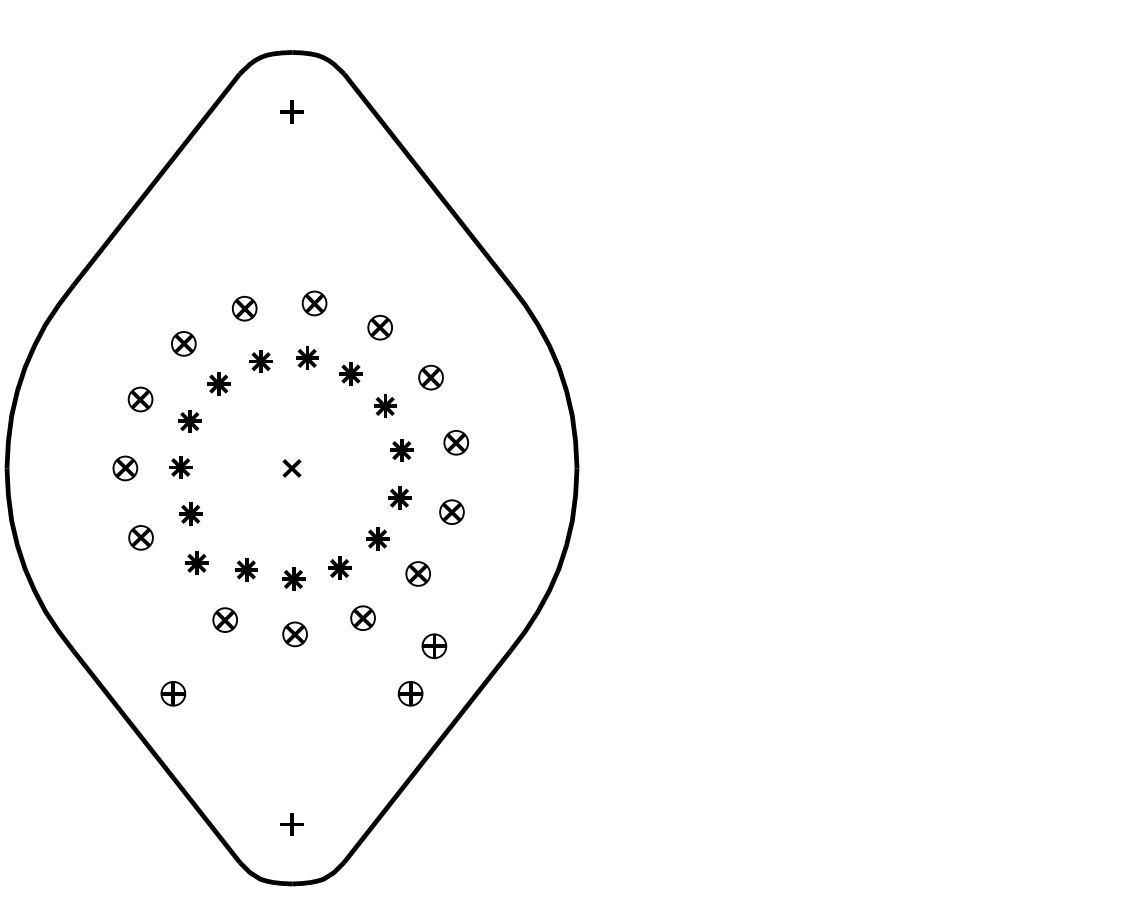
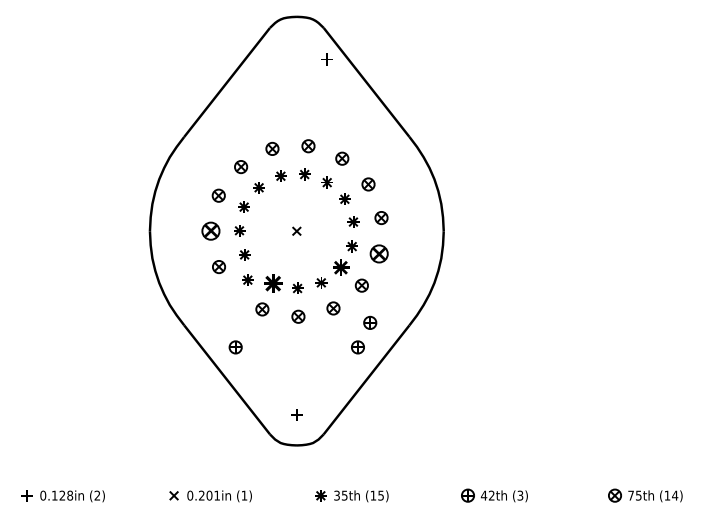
part: (291, 111) -> (326, 59), moved
part: (124, 468) -> (210, 231), size x1.4
part: (452, 511) -> (379, 253), size x1.4
part: (376, 538) -> (340, 267), size x1.4
part: (246, 569) -> (273, 283), size x1.6

